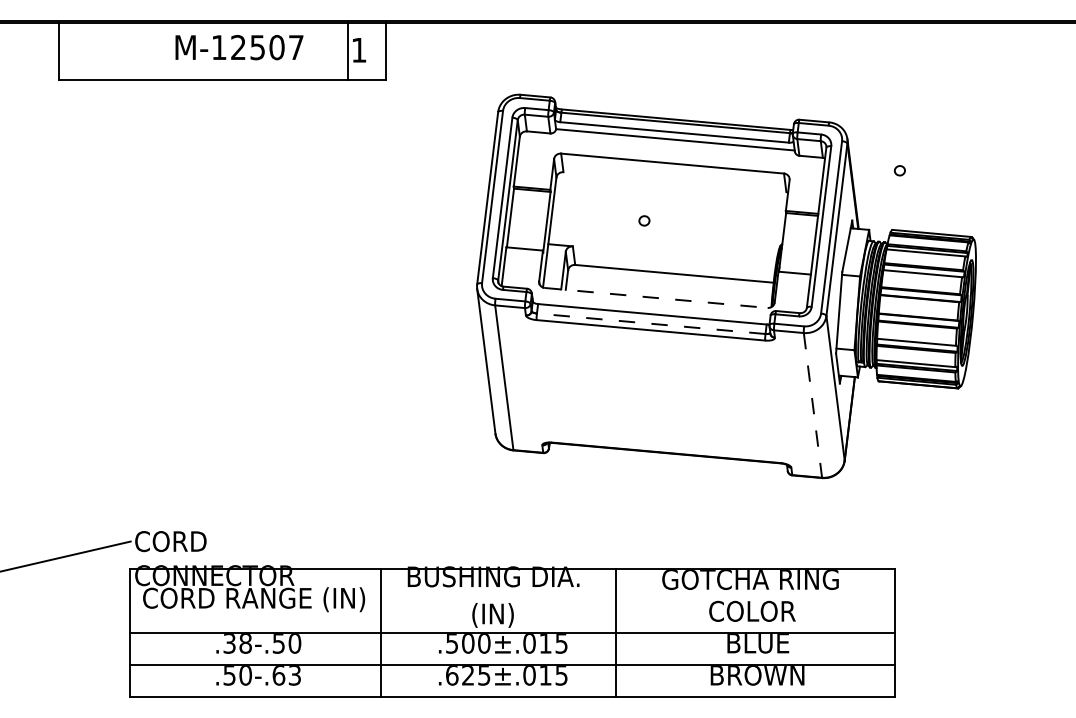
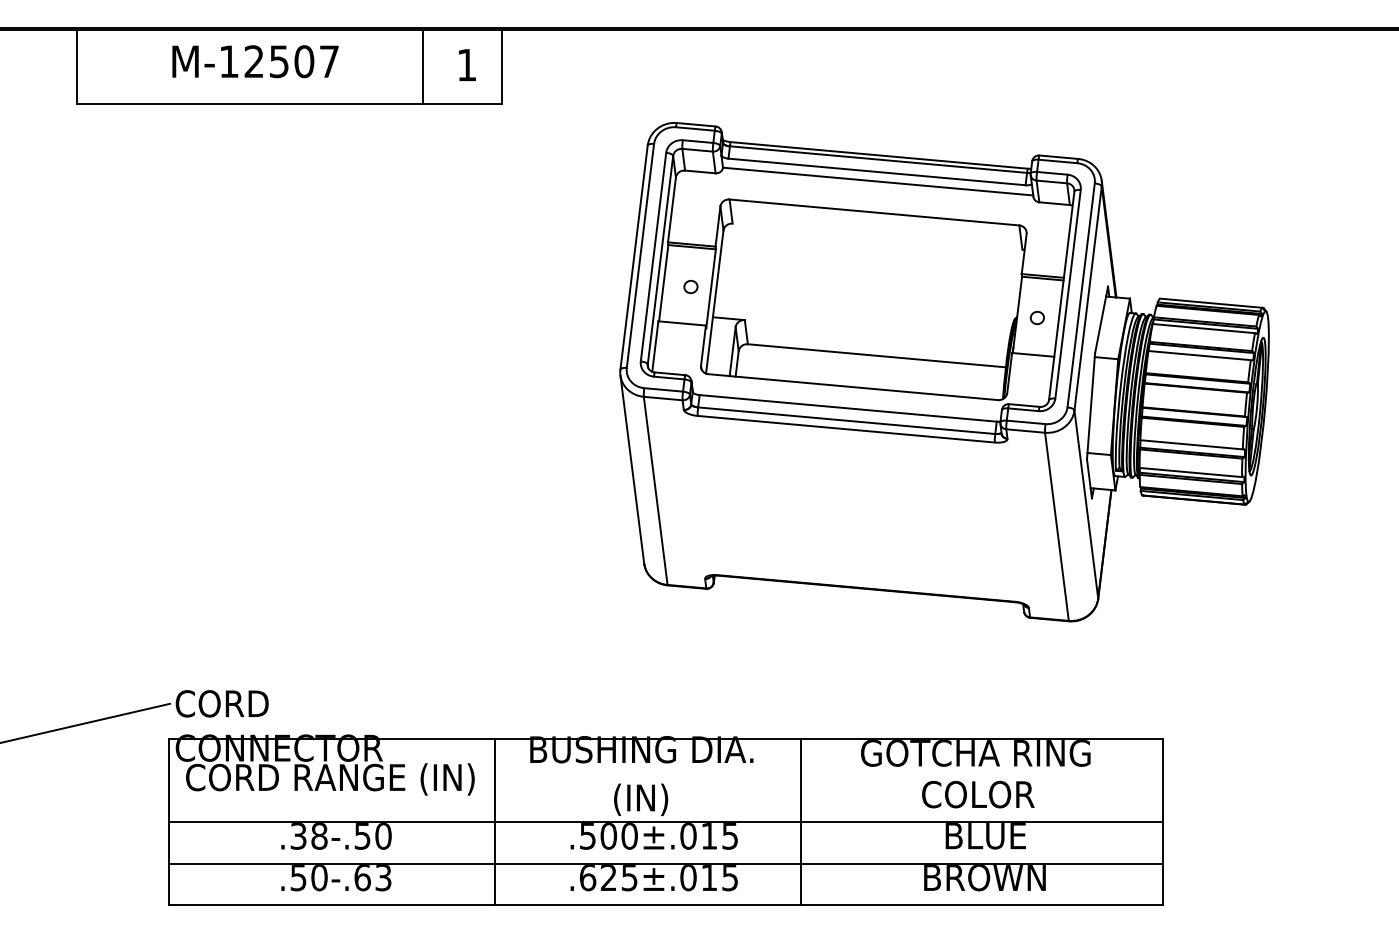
text: (239, 47) -> (255, 61), moved
line: (348, 51) -> (423, 66), moved
part: (899, 170) -> (1036, 317), moved
part: (644, 220) -> (691, 286), moved
line: (656, 297) -> (853, 386), dashed -> solid
line: (651, 323) -> (847, 420), dashed -> solid
line: (812, 405) -> (1056, 526), dashed -> solid

